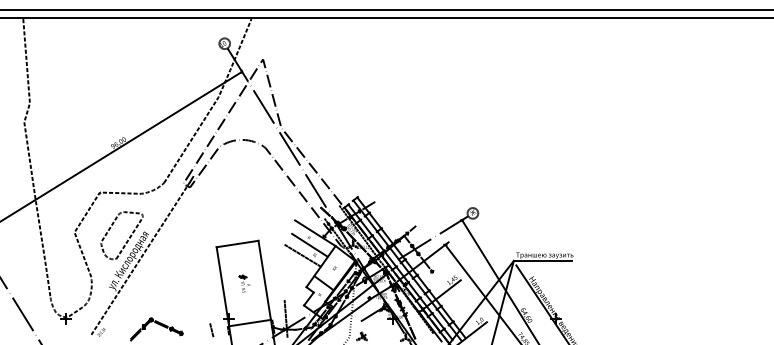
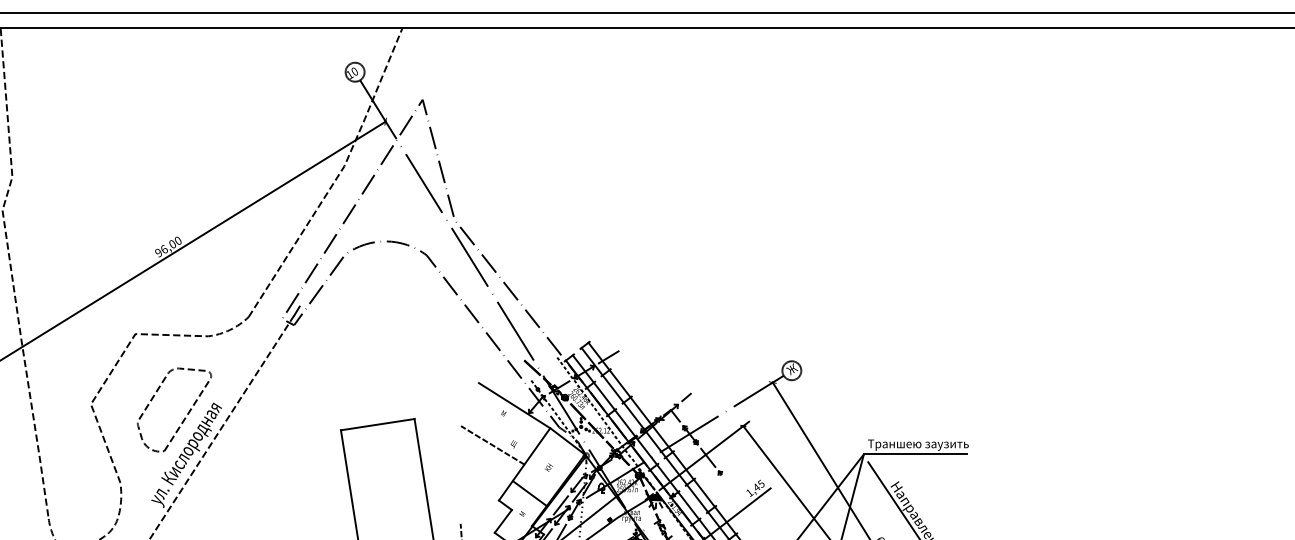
line: (309, 244) -> (504, 425), removed
part: (244, 283) -> (389, 494), removed

